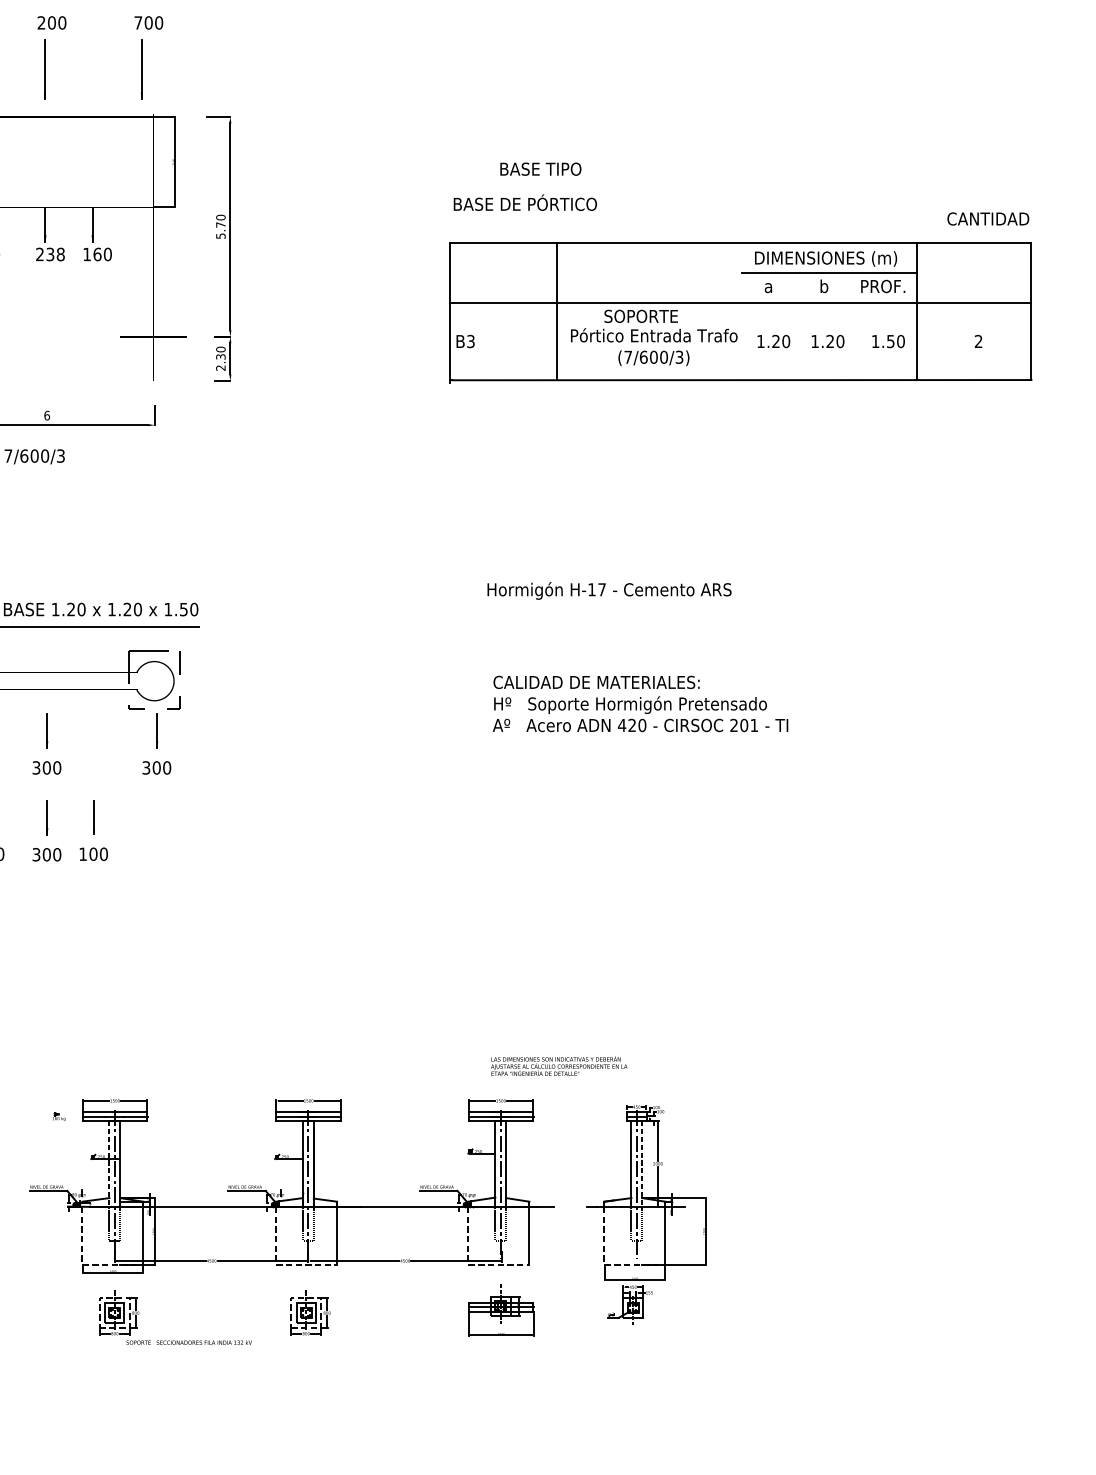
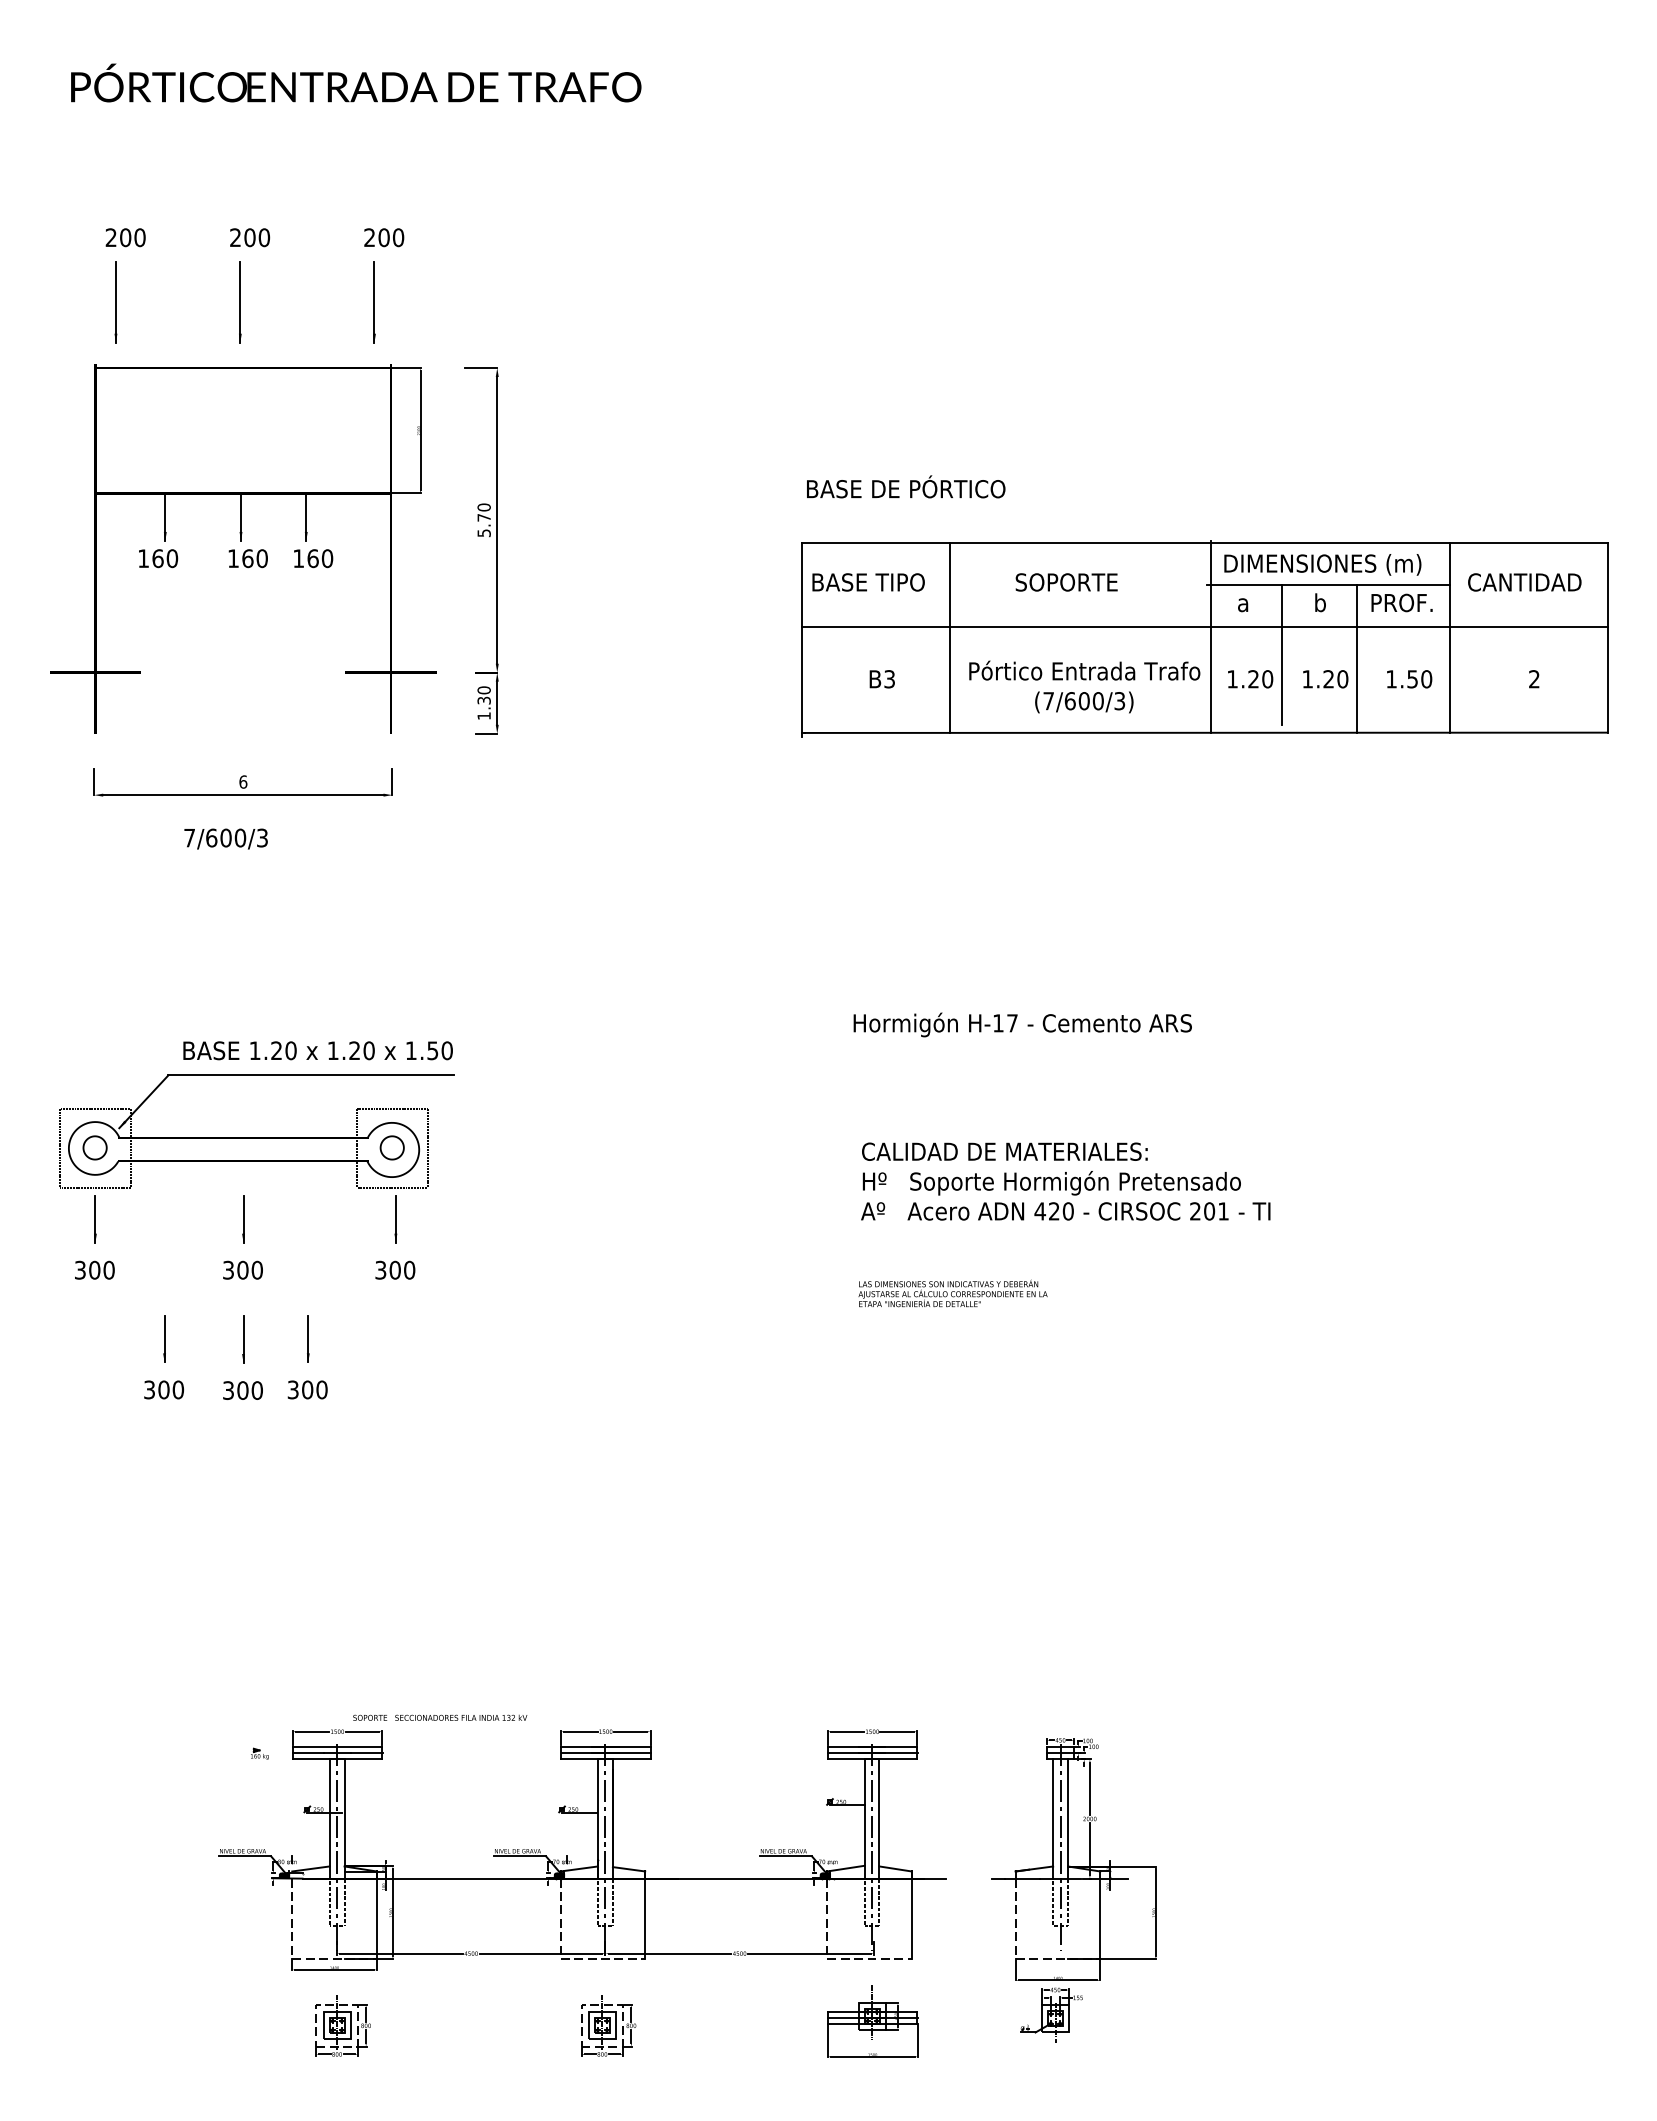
text: (138, 22) -> (369, 237), 700 -> 200
text: (540, 169) -> (868, 582), moved
text: (988, 219) -> (1524, 582), moved
text: (50, 254) -> (247, 558), 238 -> 160
line: (744, 310) -> (1210, 636), added
text: (641, 316) -> (1066, 582), moved
line: (796, 323) -> (1281, 654), added
line: (850, 326) -> (1356, 658), added
text: (465, 341) -> (881, 679), moved
text: (220, 367) -> (483, 715), 2.30 -> 1.30
curve: (147, 677) -> (382, 1144), added
text: (82, 853) -> (292, 1389), 100 -> 300
text: (558, 1066) -> (952, 1293), moved
line: (109, 1163) -> (329, 1818), dashed -> solid
line: (642, 1163) -> (1068, 1818), dashed -> solid
text: (189, 1342) -> (440, 1717), moved

